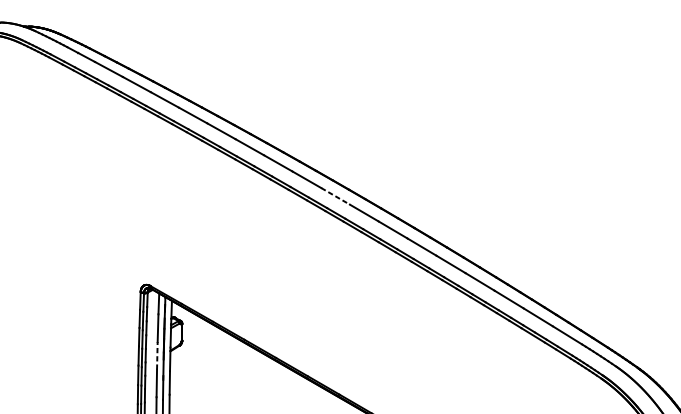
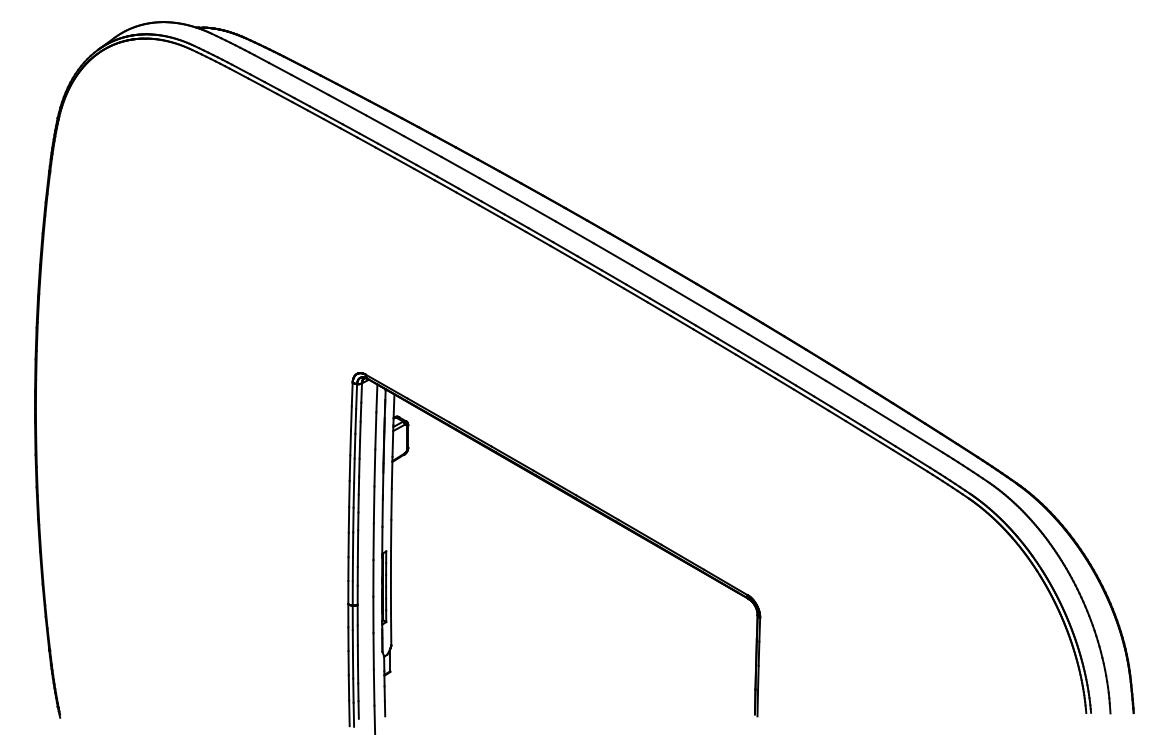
line: (335, 196) -> (613, 254), dashed -> solid
line: (157, 355) -> (374, 467), dashed -> solid

